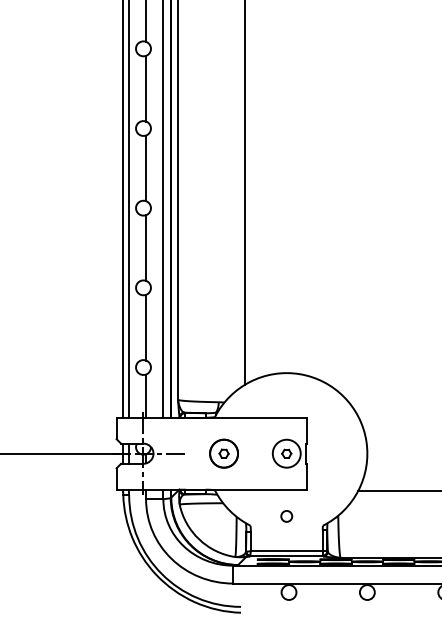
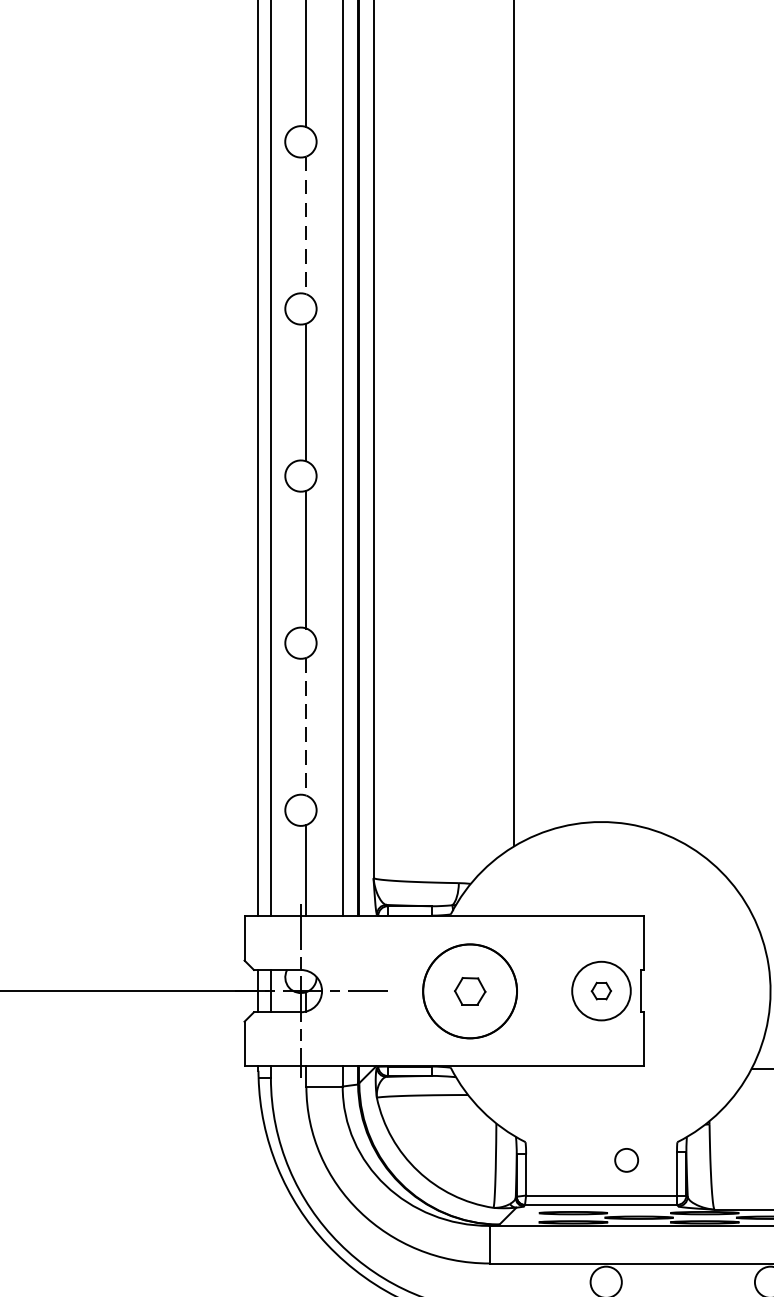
line: (146, 88) -> (307, 225), solid -> dashed
line: (146, 327) -> (307, 726), solid -> dashed
part: (223, 453) -> (468, 990), size x1.6
circle: (286, 516) -> (626, 1160), moved

